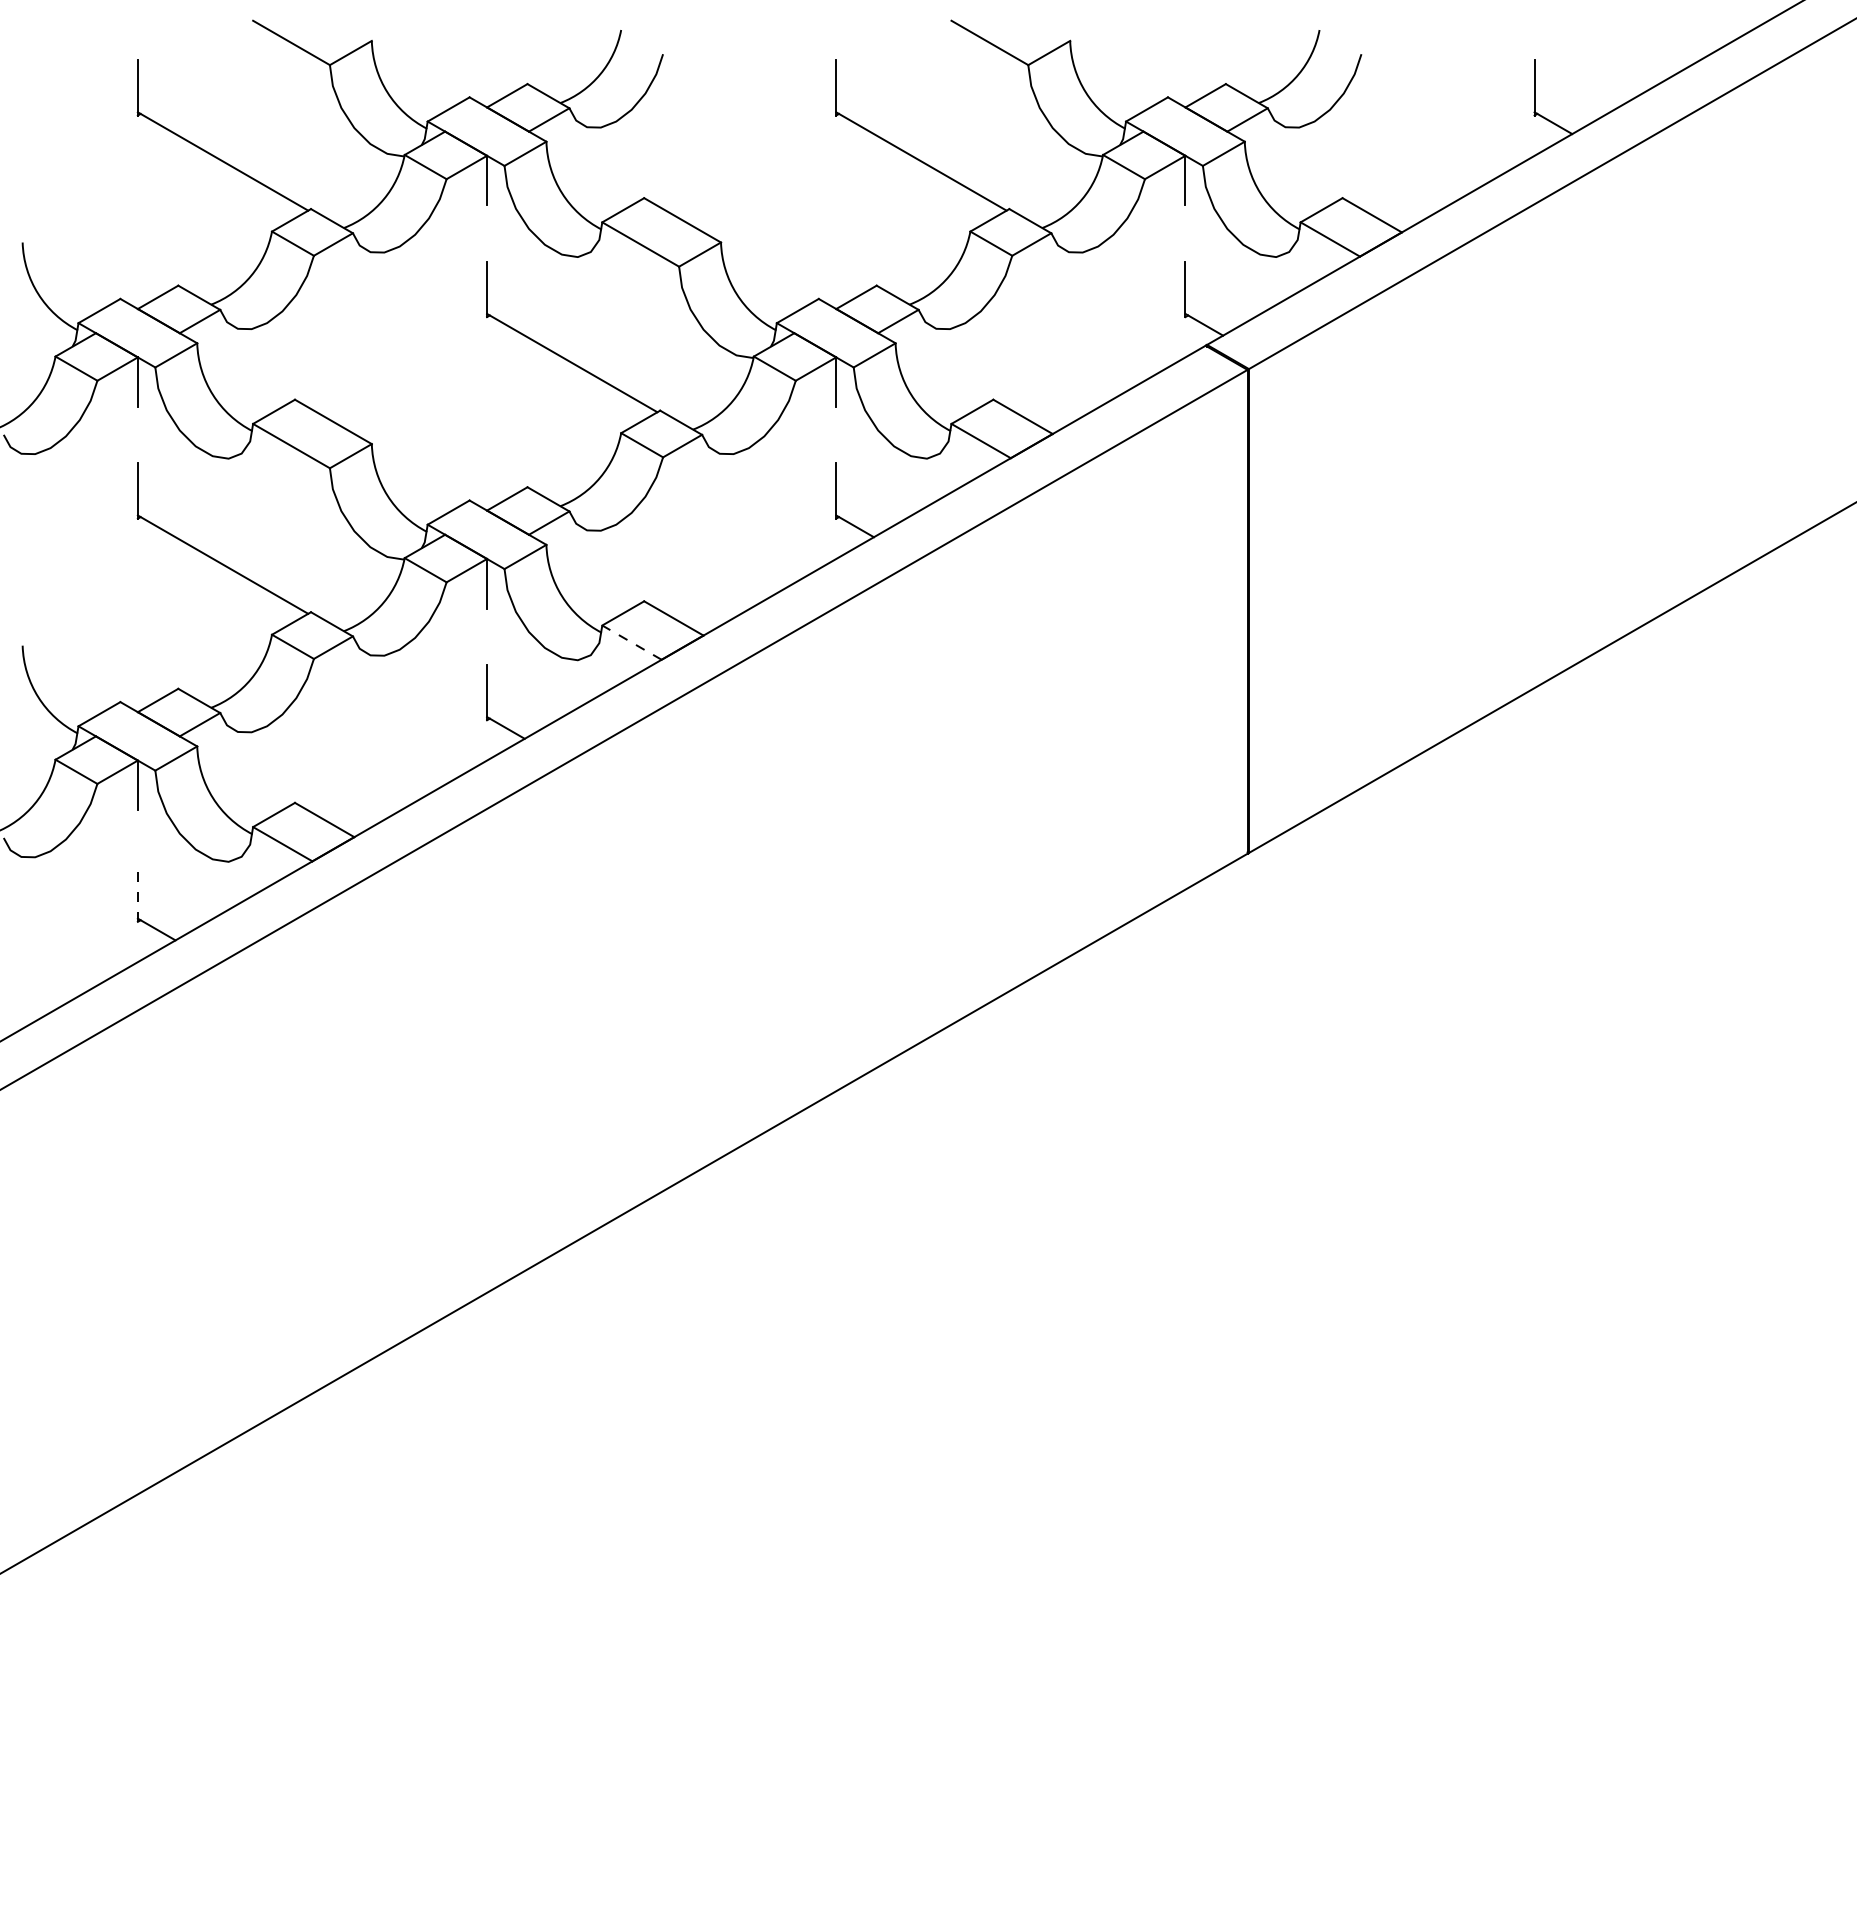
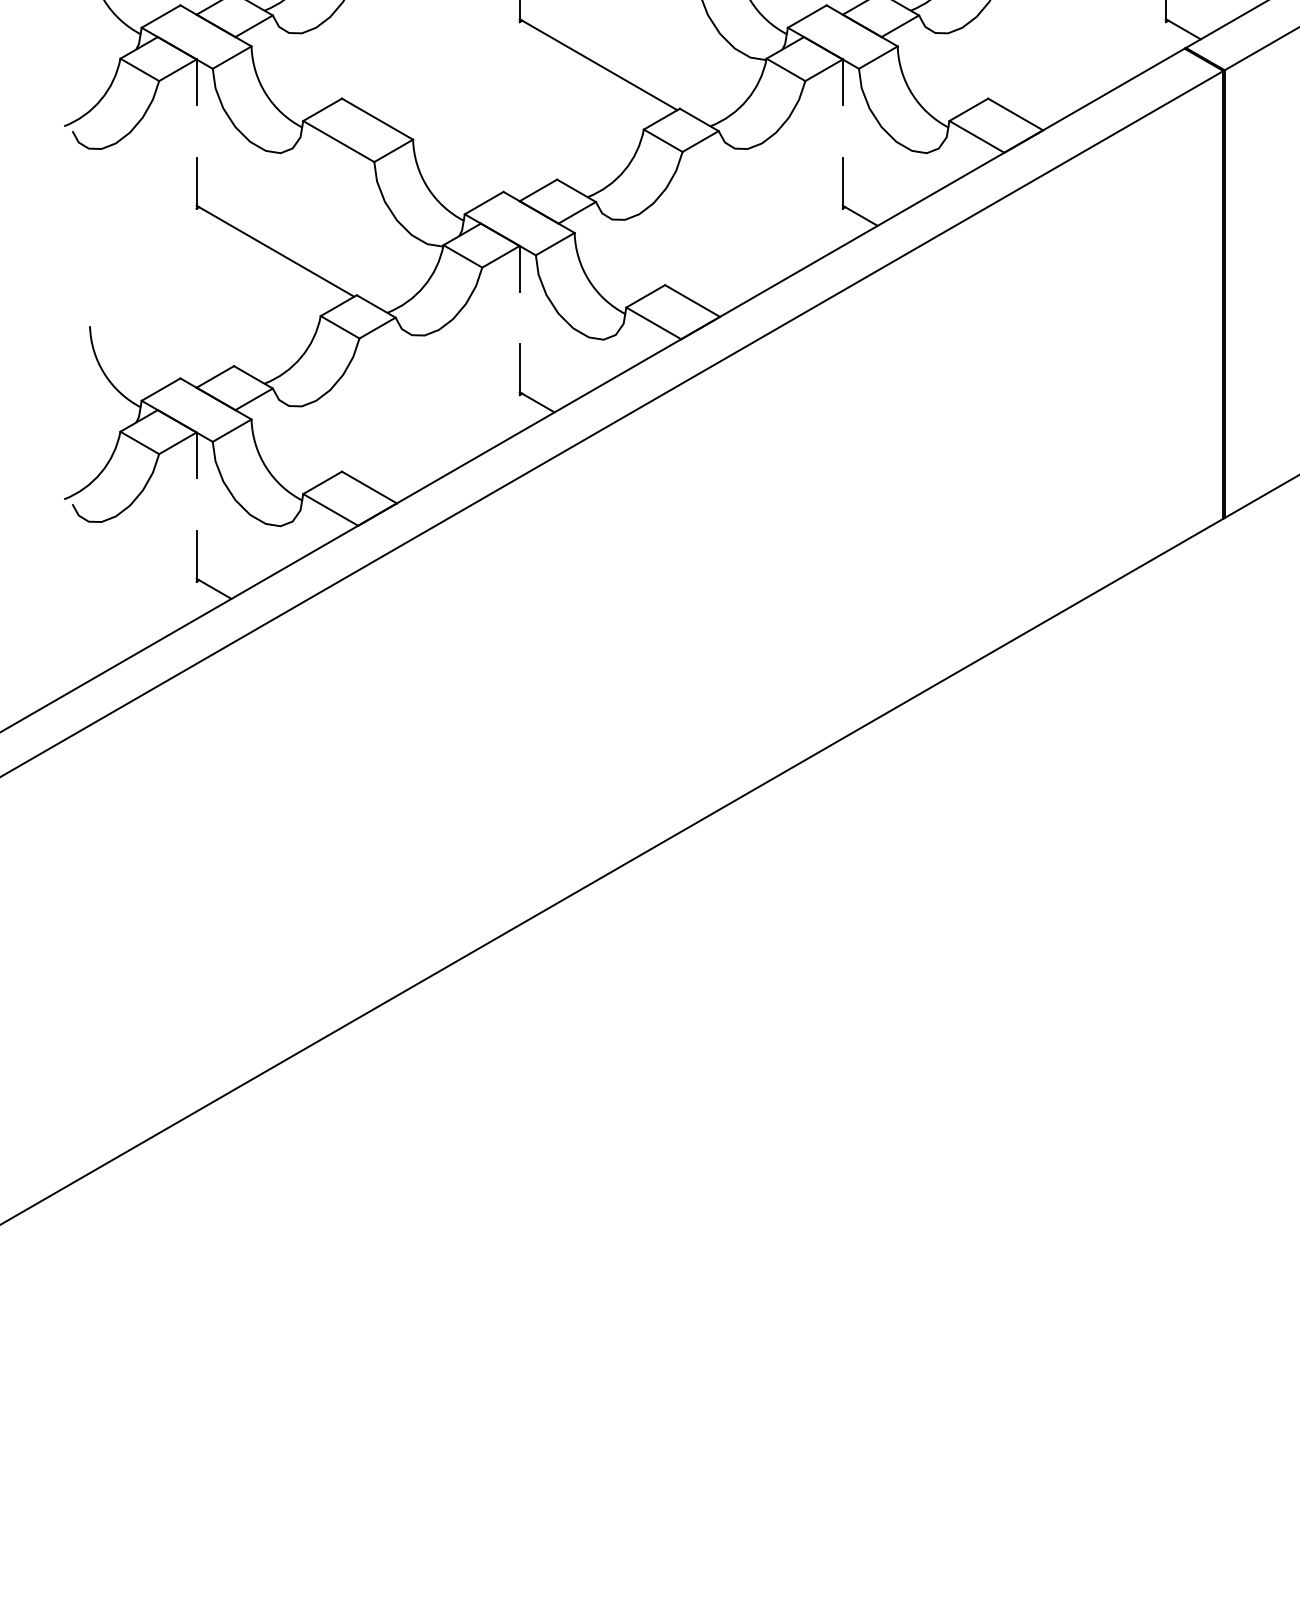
line: (631, 642) -> (653, 323), dashed -> solid
line: (137, 894) -> (196, 556), dashed -> solid

